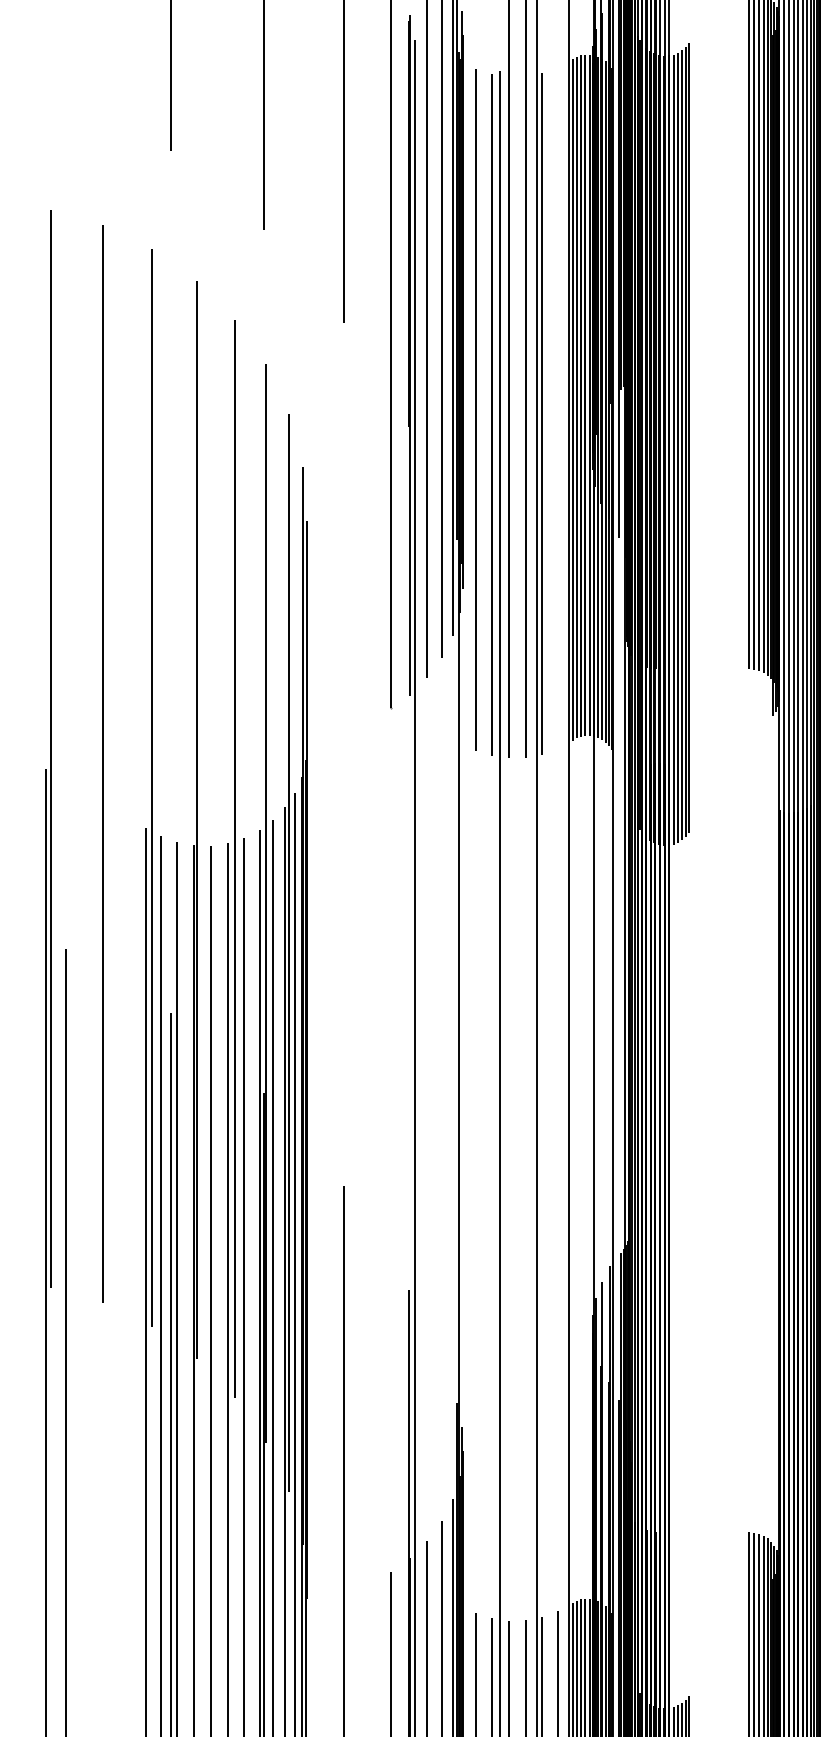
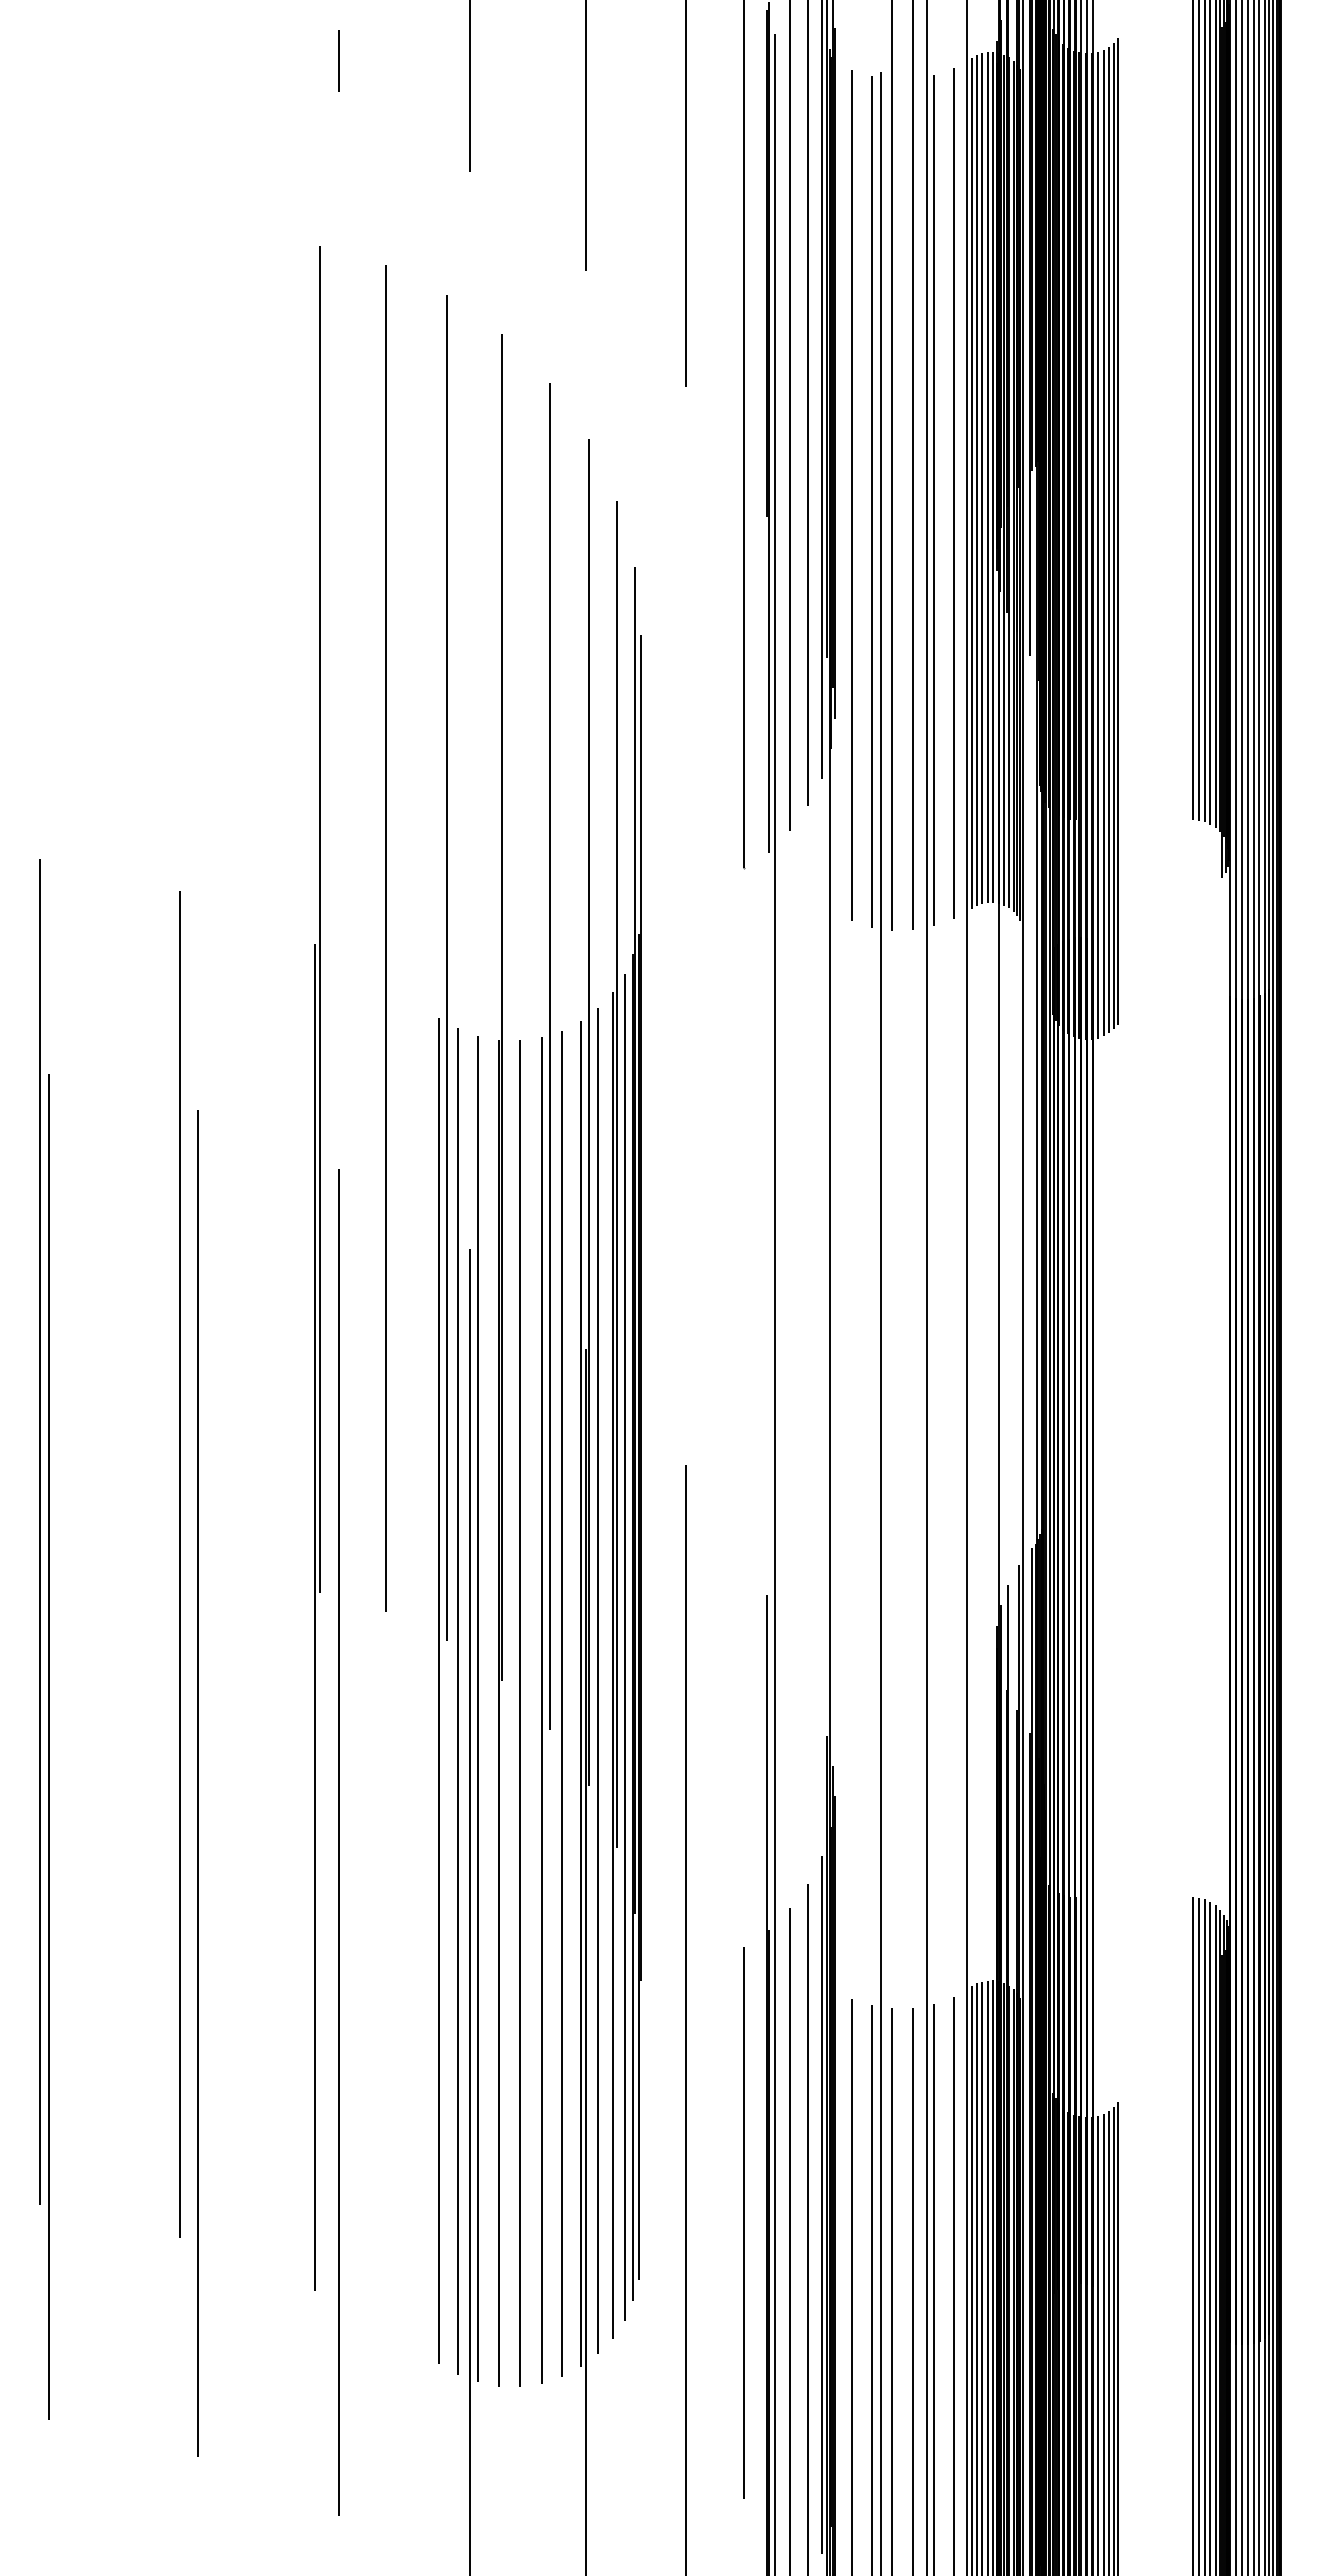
line: (66, 61) -> (339, 60), added
line: (557, 408) -> (953, 493), added

